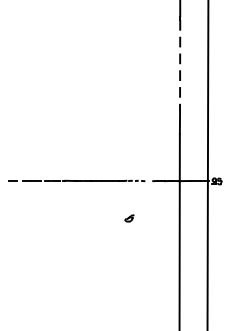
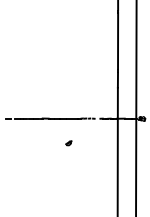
line: (180, 63) -> (118, 41), dashed -> solid
part: (128, 218) -> (68, 143), moved

